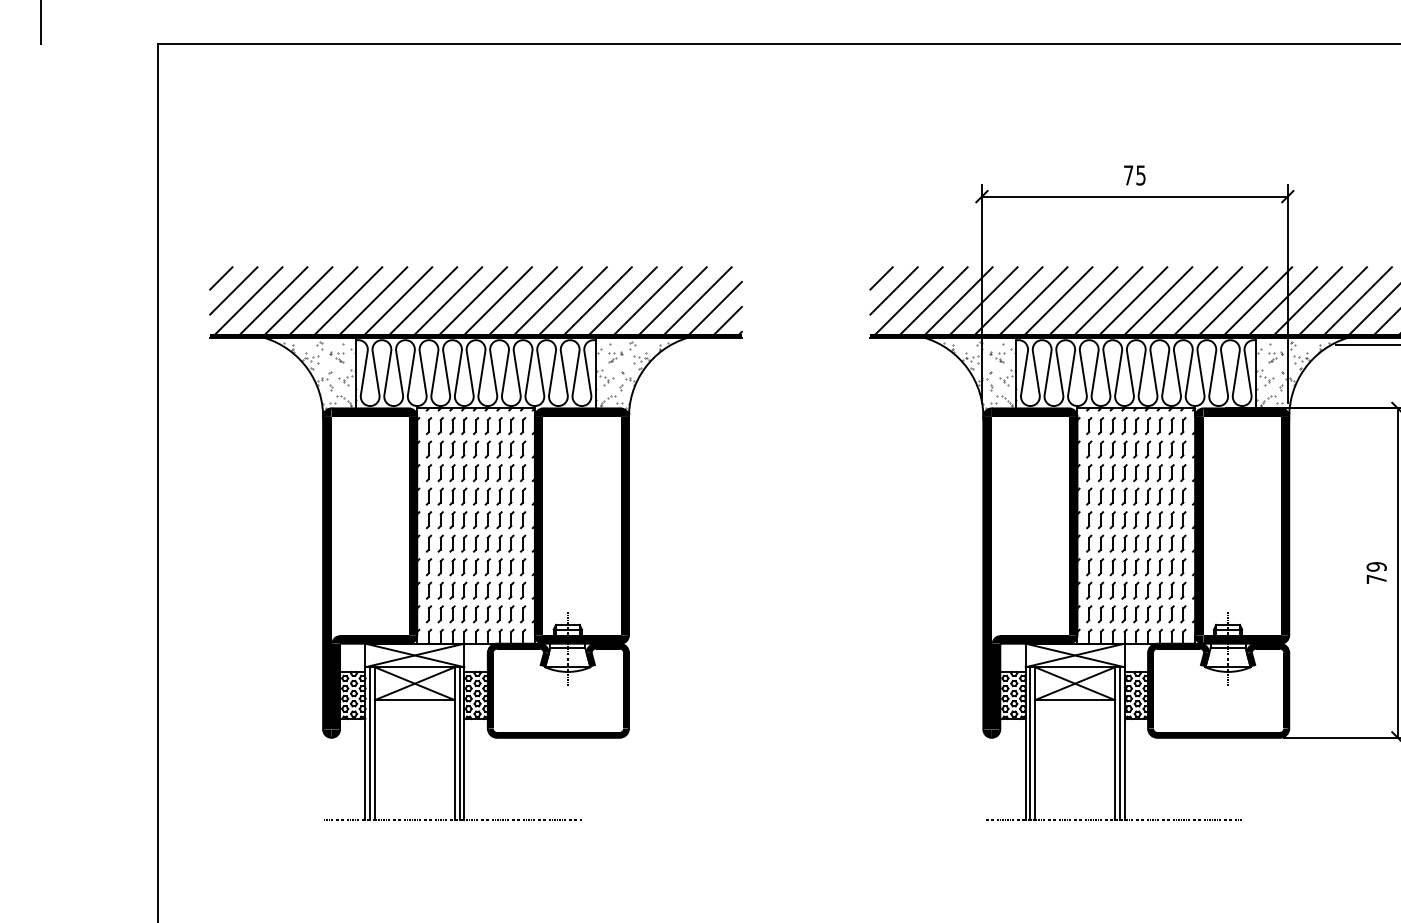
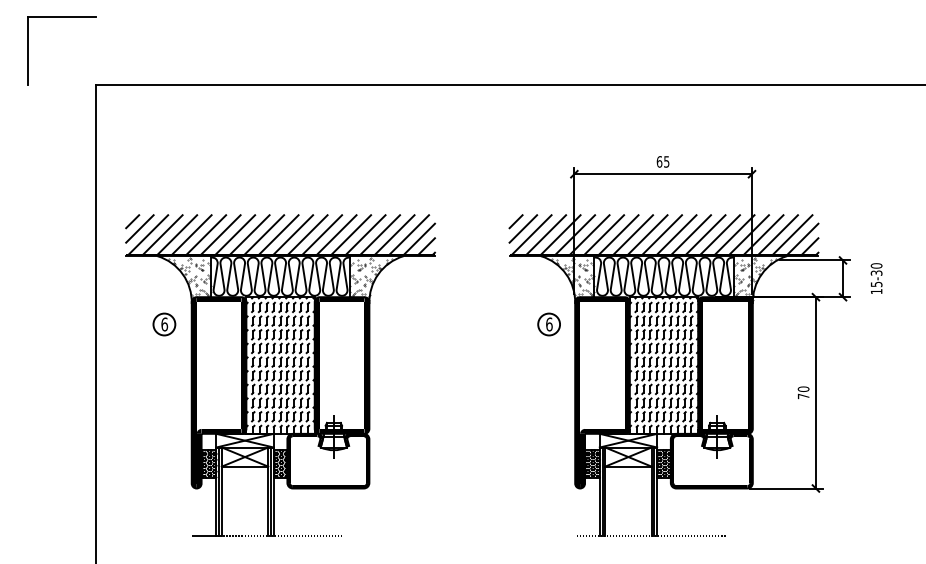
text: (1128, 174) -> (659, 161), 75 -> 65
part: (276, 455) -> (164, 324), added
part: (937, 455) -> (548, 324), added
text: (1376, 567) -> (803, 389), 79 -> 70

